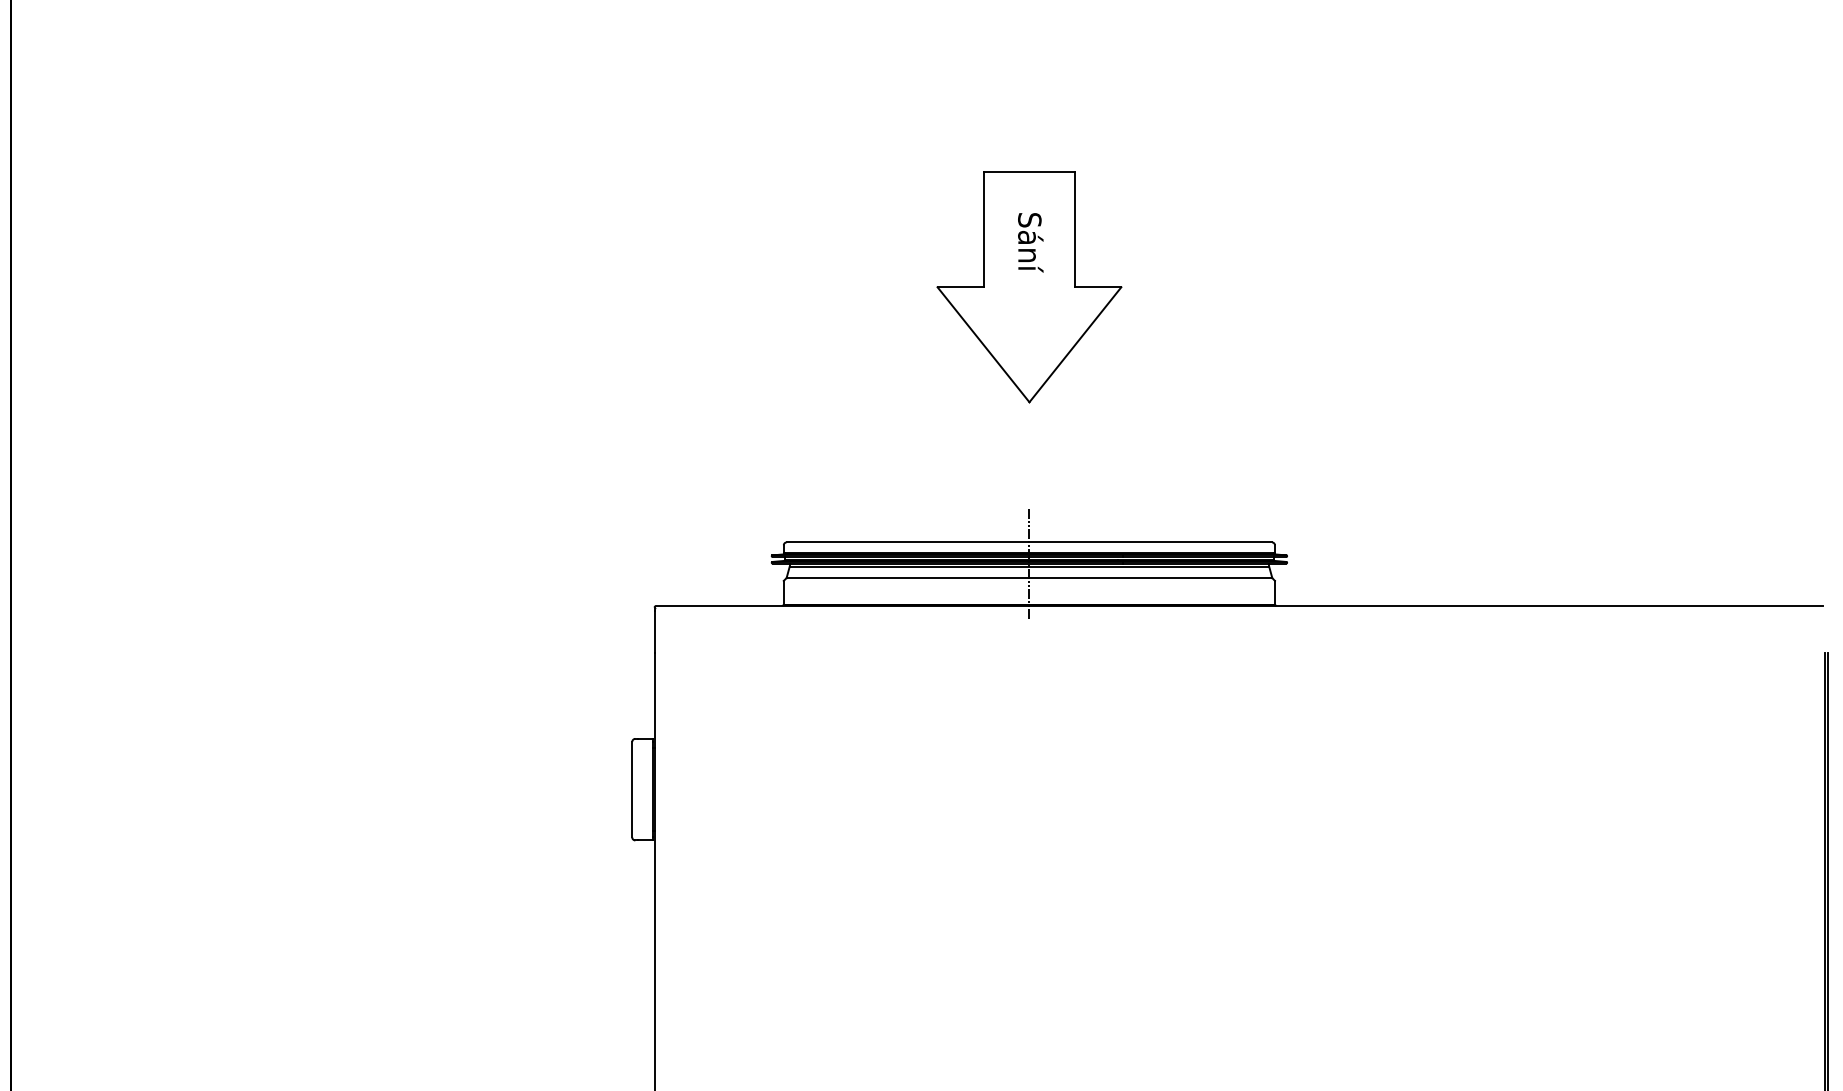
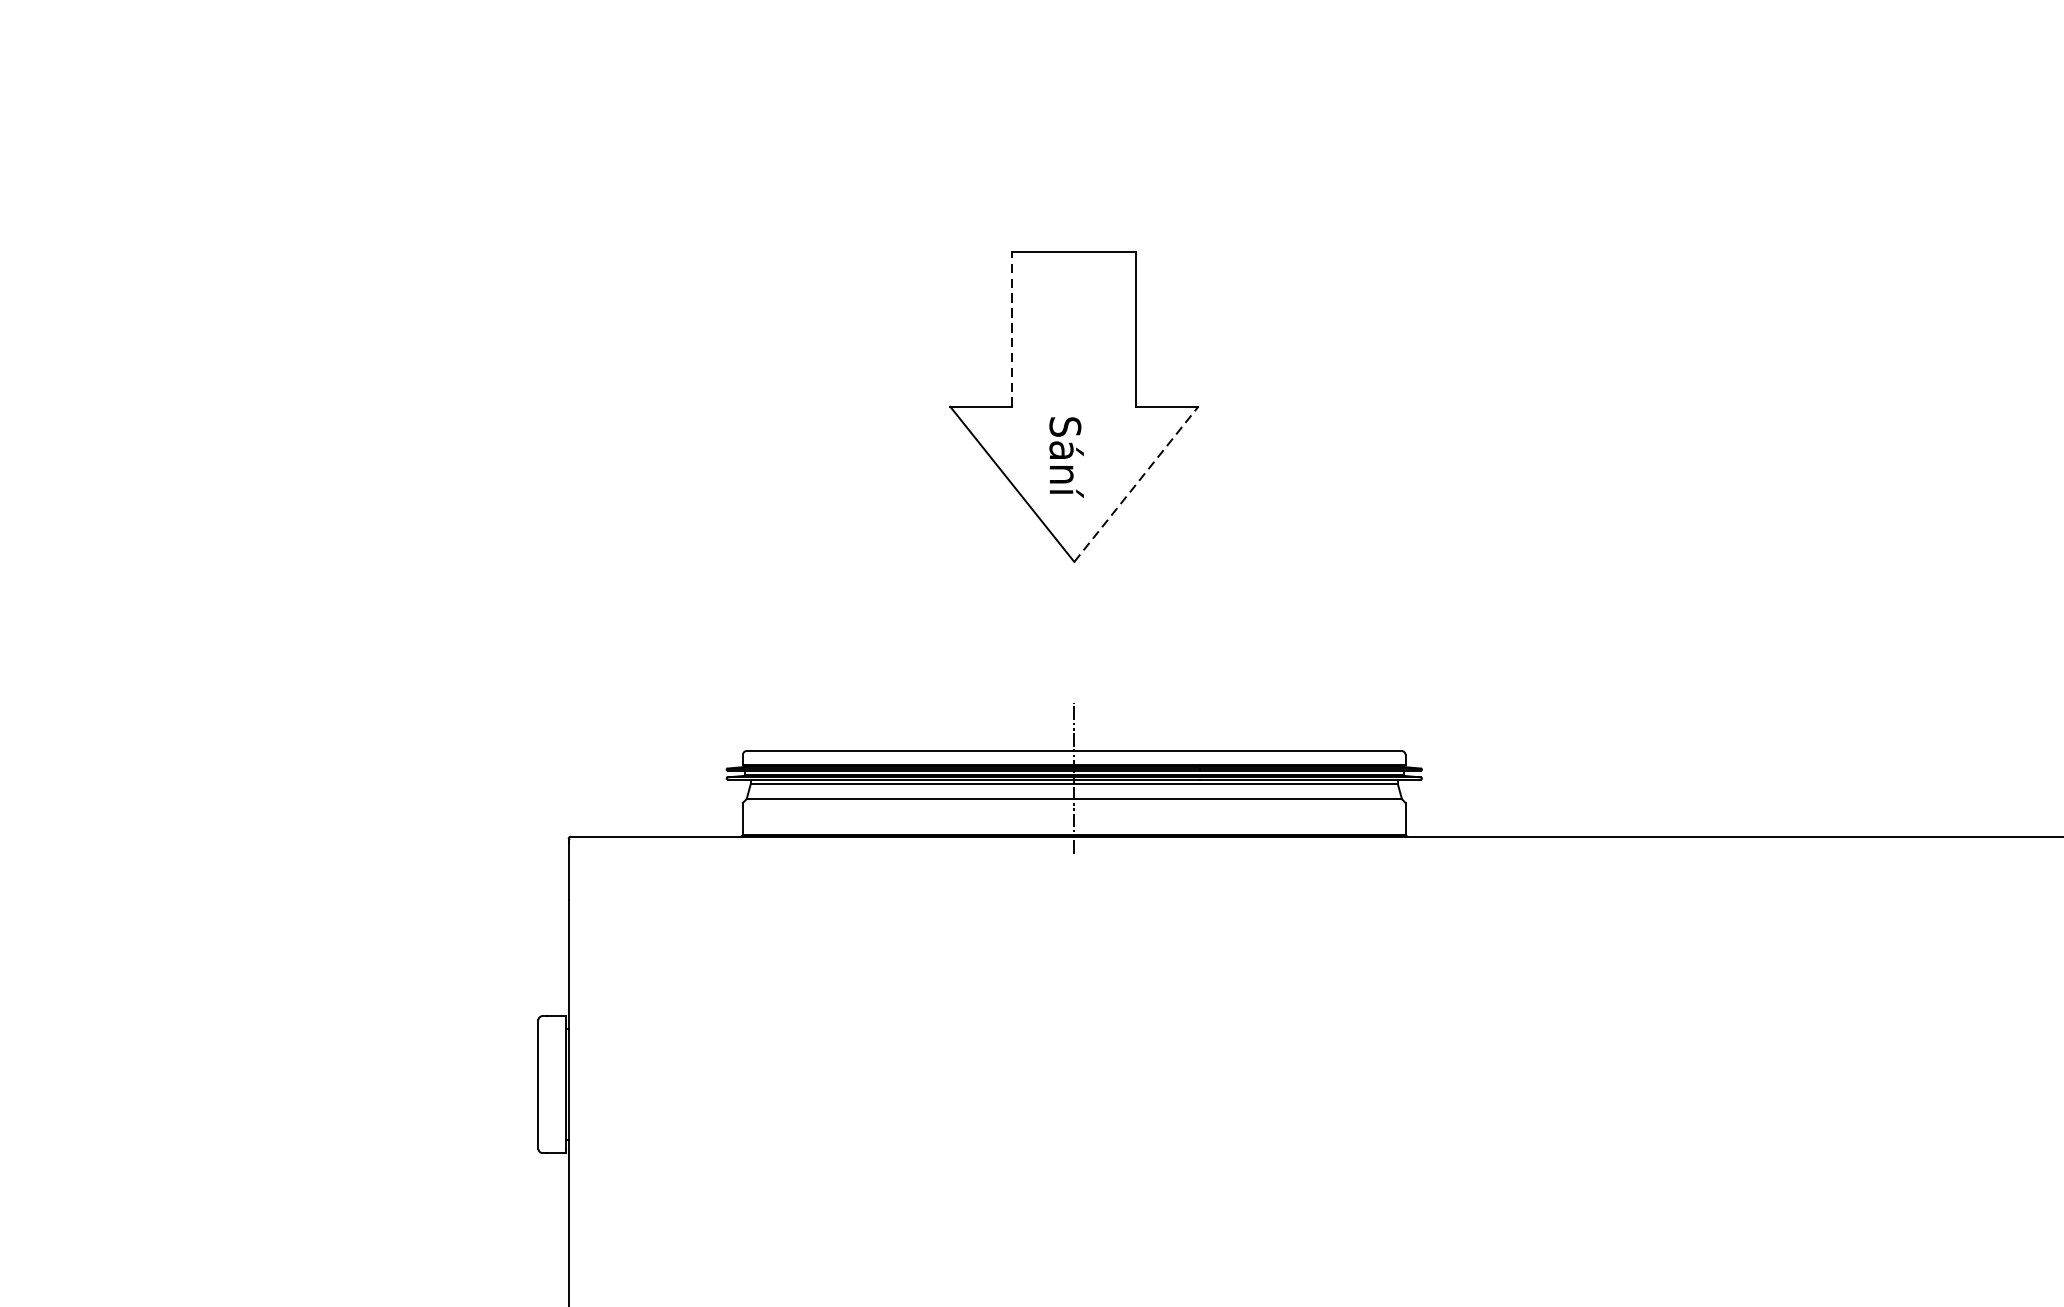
line: (983, 229) -> (1012, 328), solid -> dashed
text: (1030, 242) -> (1066, 457), moved
line: (1075, 344) -> (1136, 483), solid -> dashed

